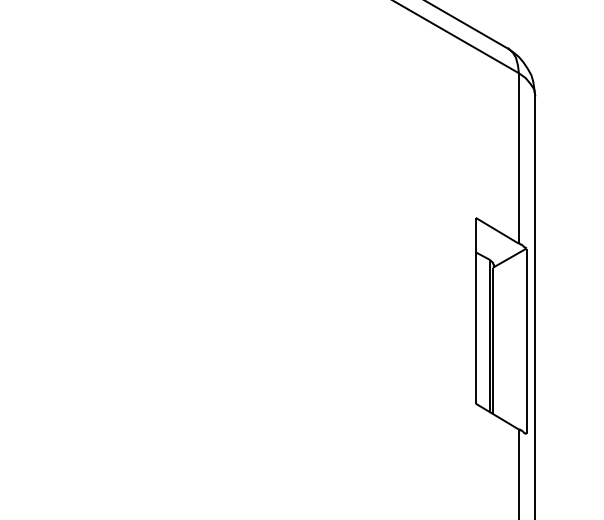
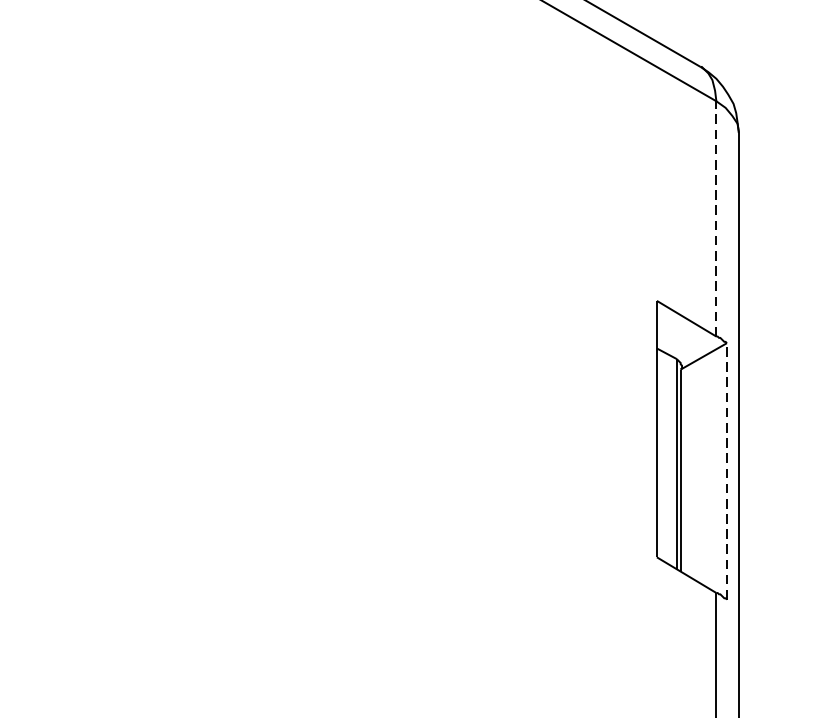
line: (518, 158) -> (715, 218), solid -> dashed
line: (526, 341) -> (726, 471), solid -> dashed

